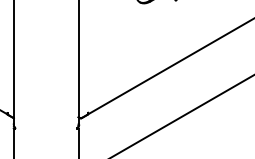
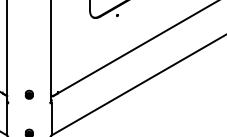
part: (45, 115) -> (28, 94), added

